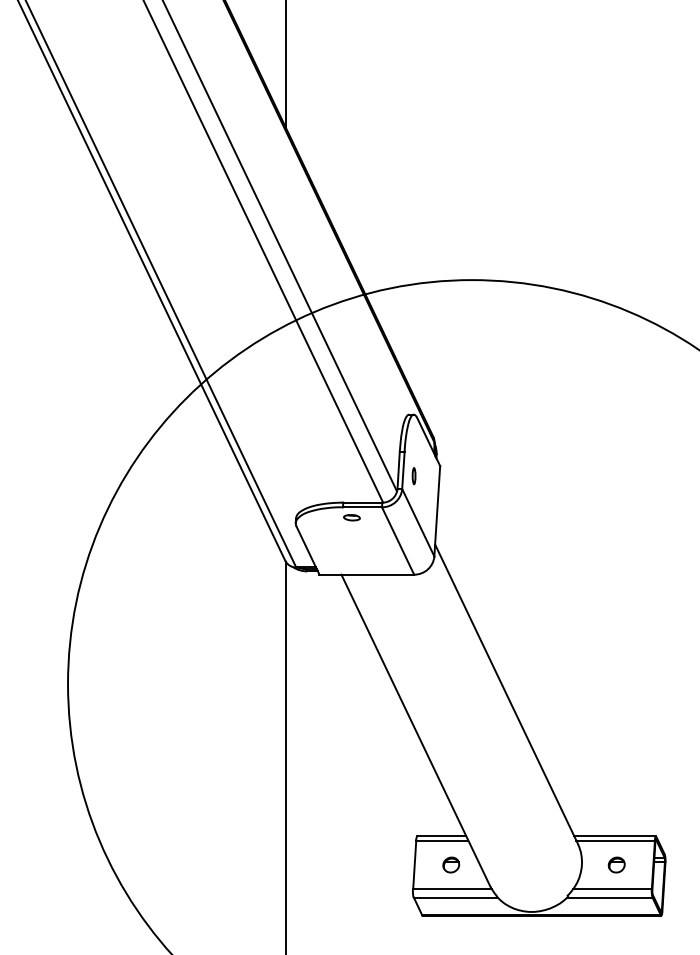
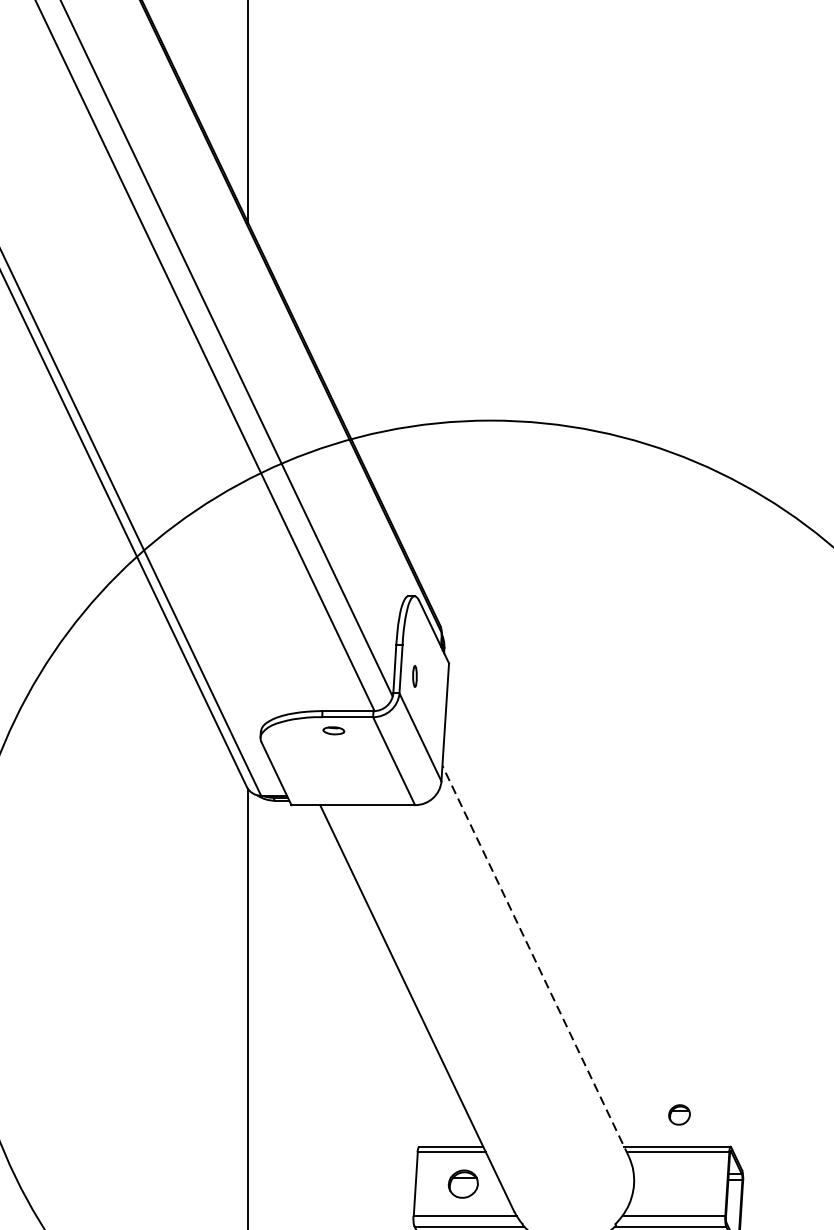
line: (506, 694) -> (535, 961), solid -> dashed
part: (451, 864) -> (463, 1183), size x1.4
part: (616, 864) -> (679, 1114), moved

